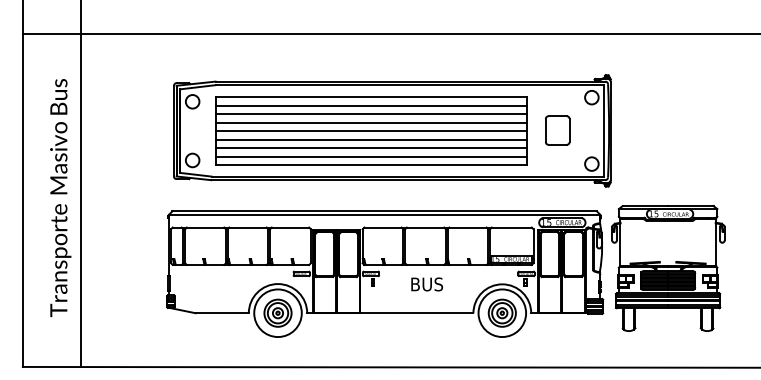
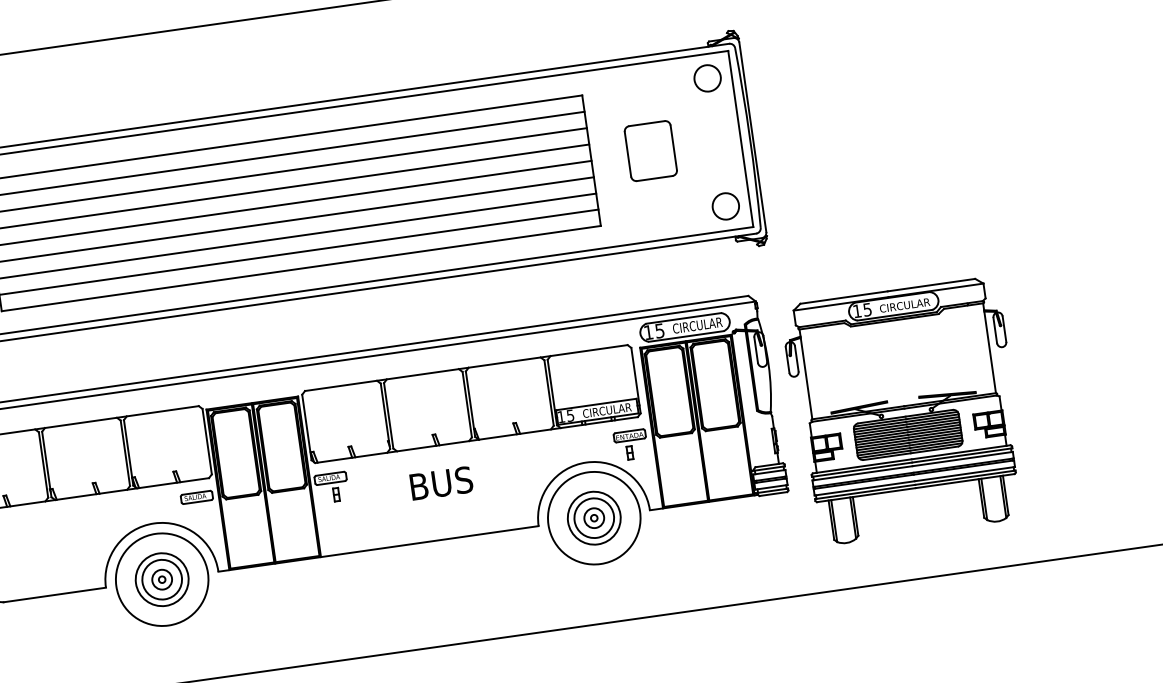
part: (668, 268) -> (905, 411), moved

